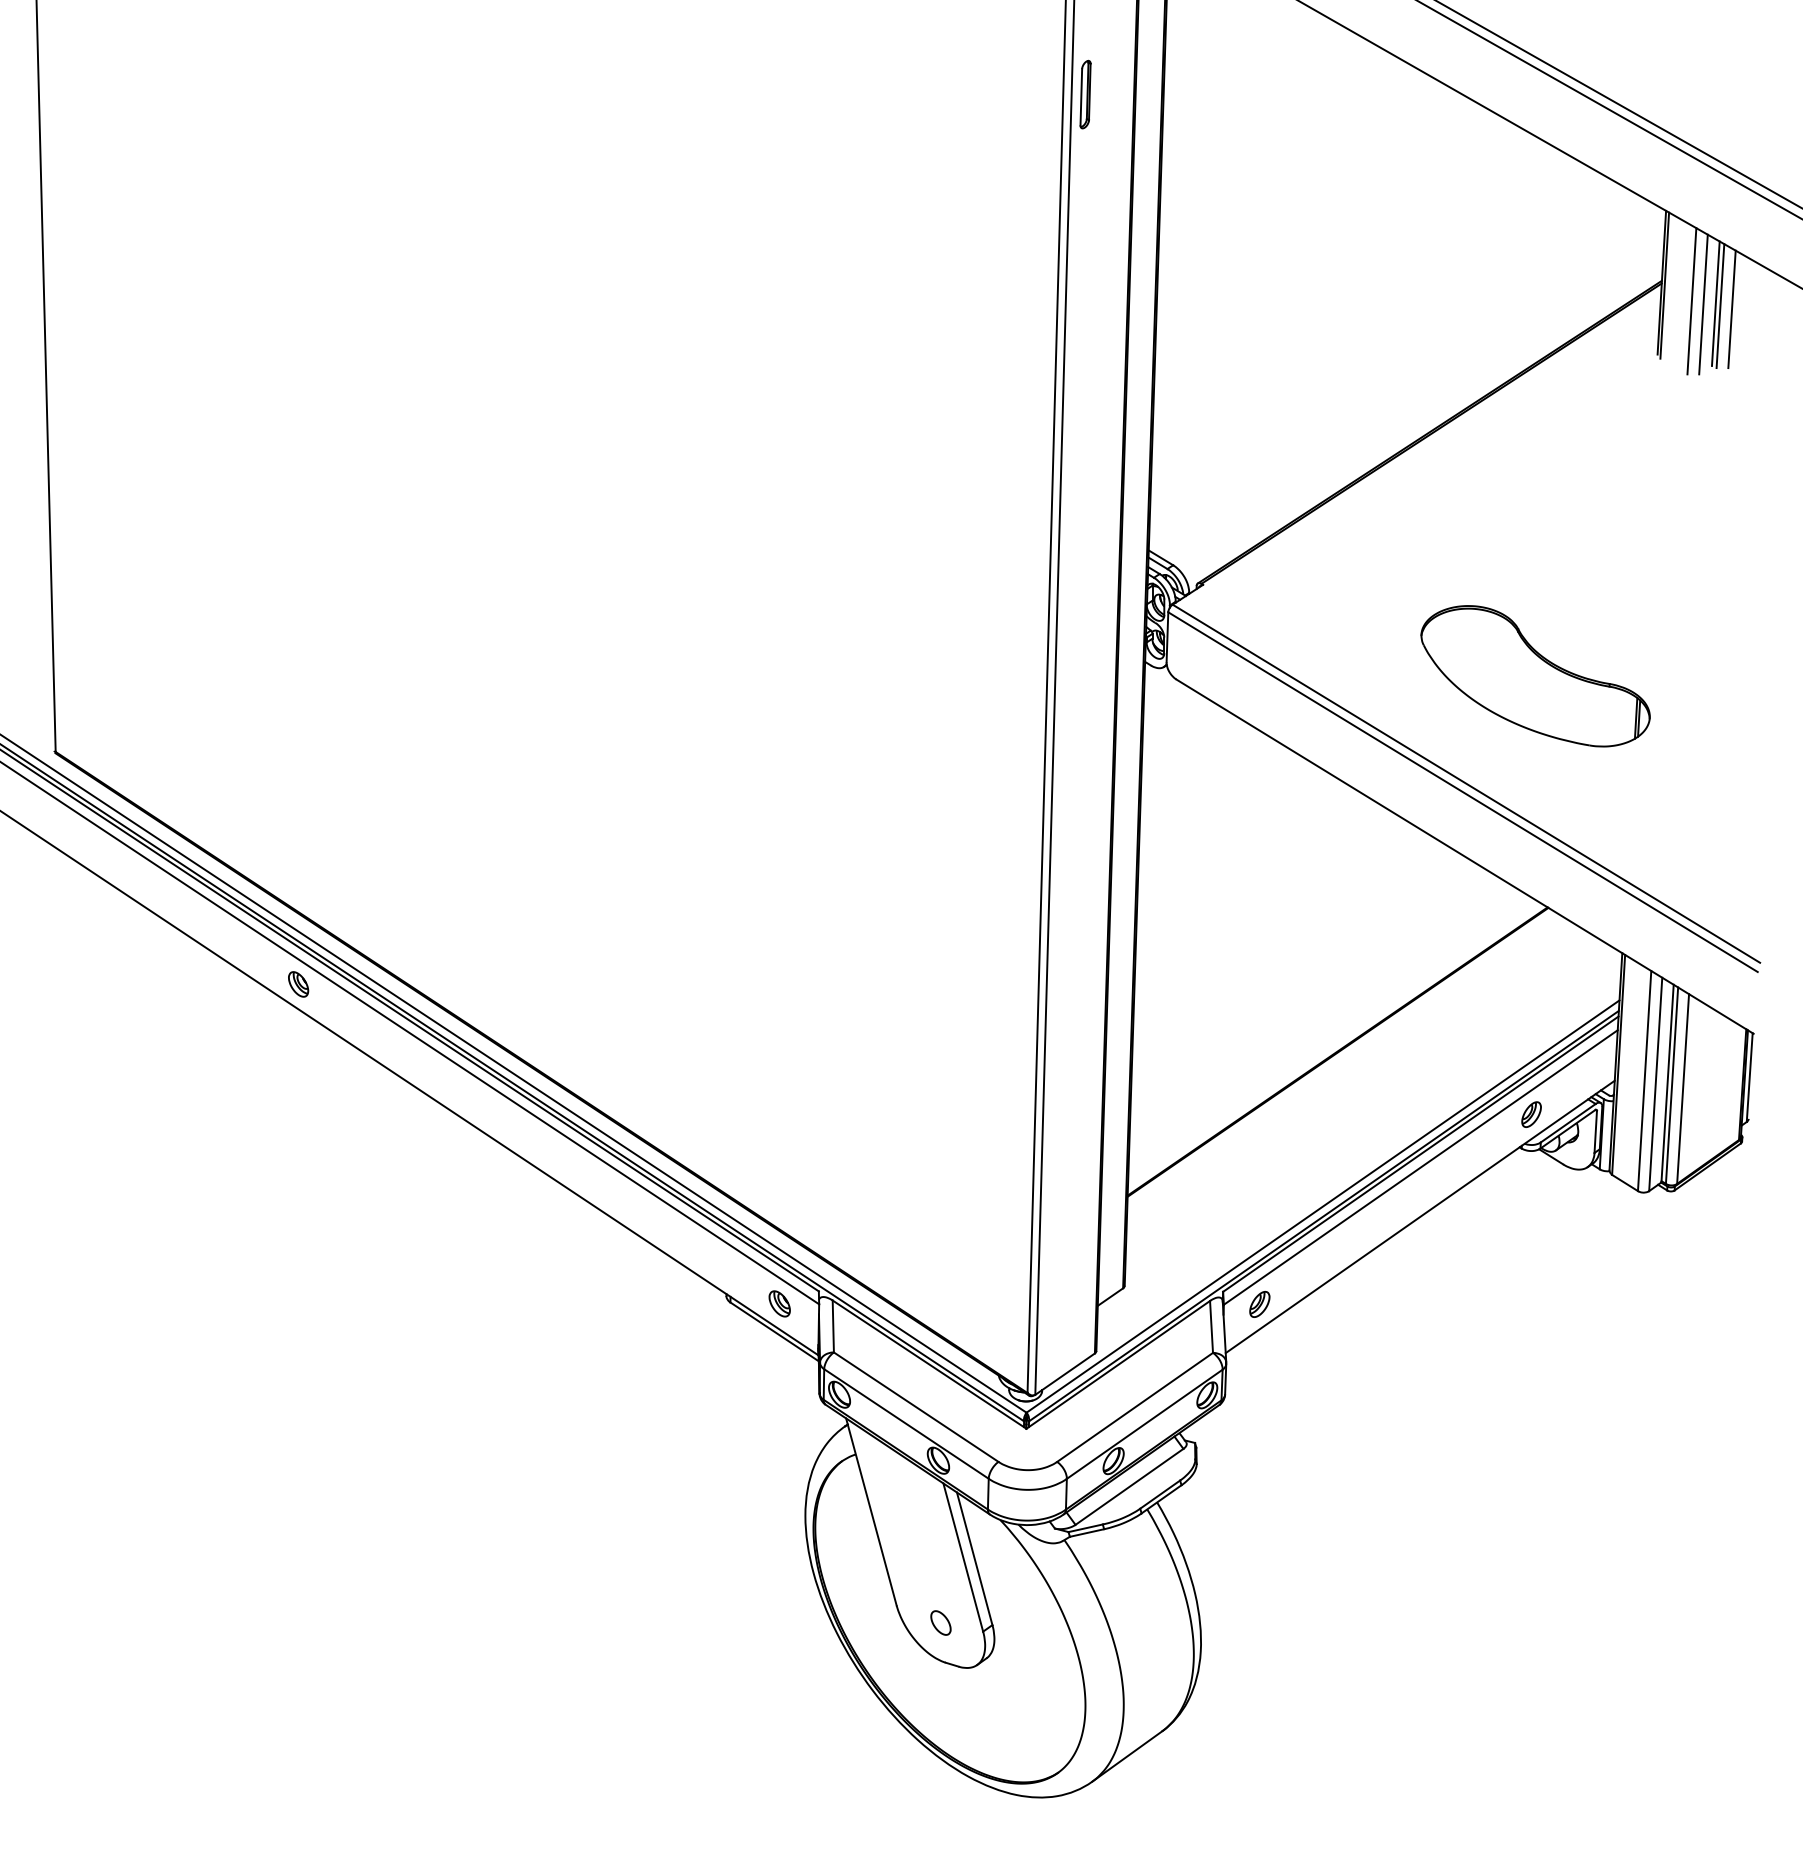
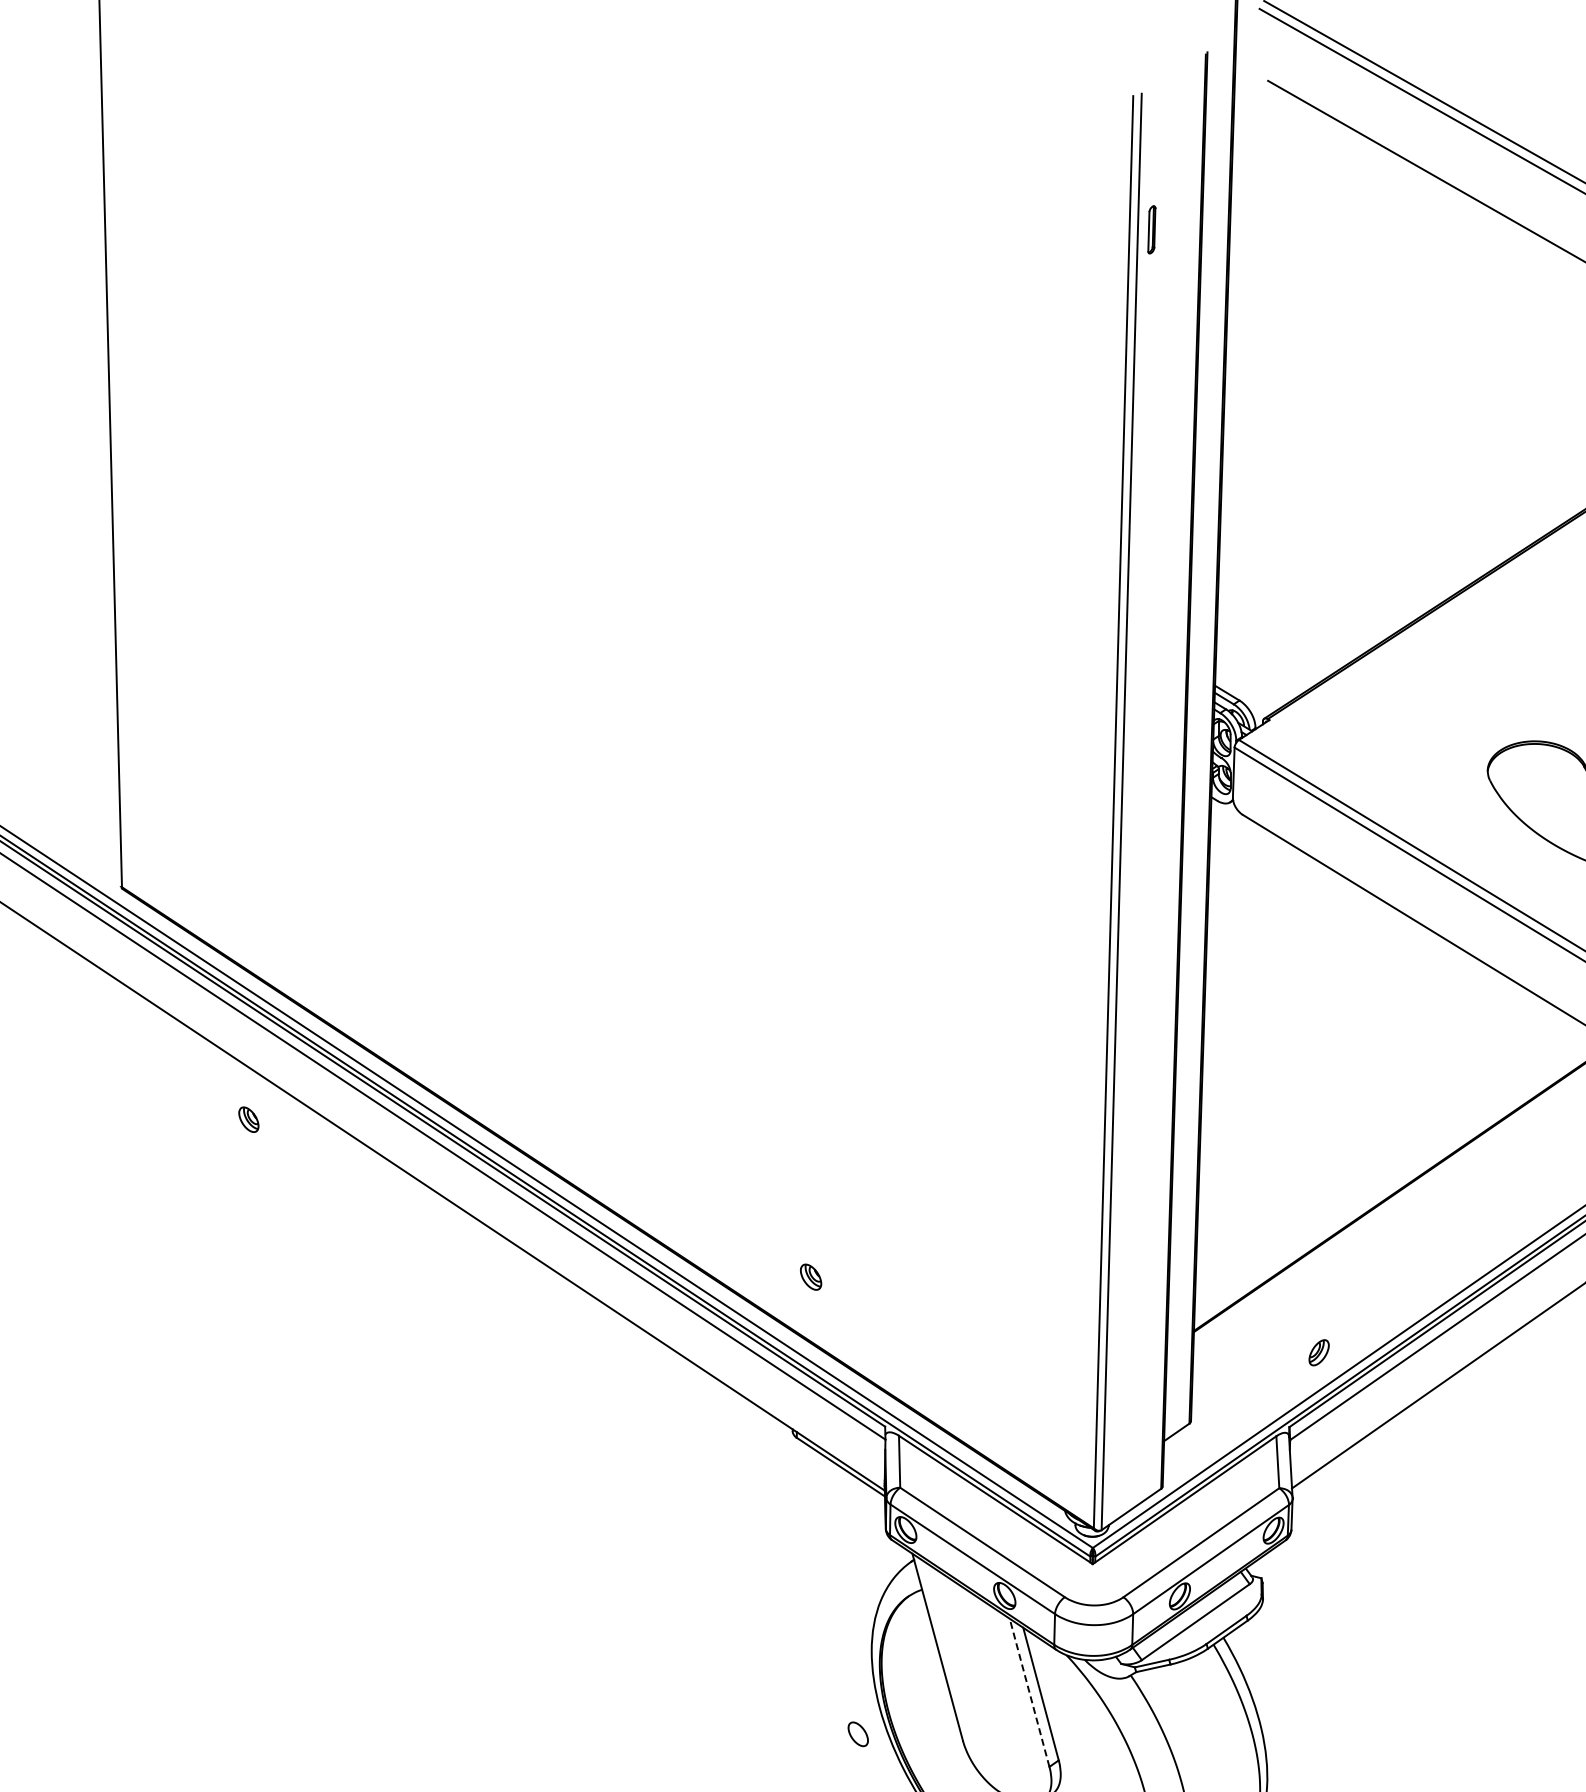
part: (1085, 94) -> (1151, 229), size x0.7
part: (298, 984) -> (248, 1119), moved
part: (779, 1303) -> (810, 1276), moved
part: (1259, 1304) -> (1318, 1352), moved
line: (963, 1557) -> (1029, 1692), solid -> dashed
part: (940, 1622) -> (857, 1733), moved

